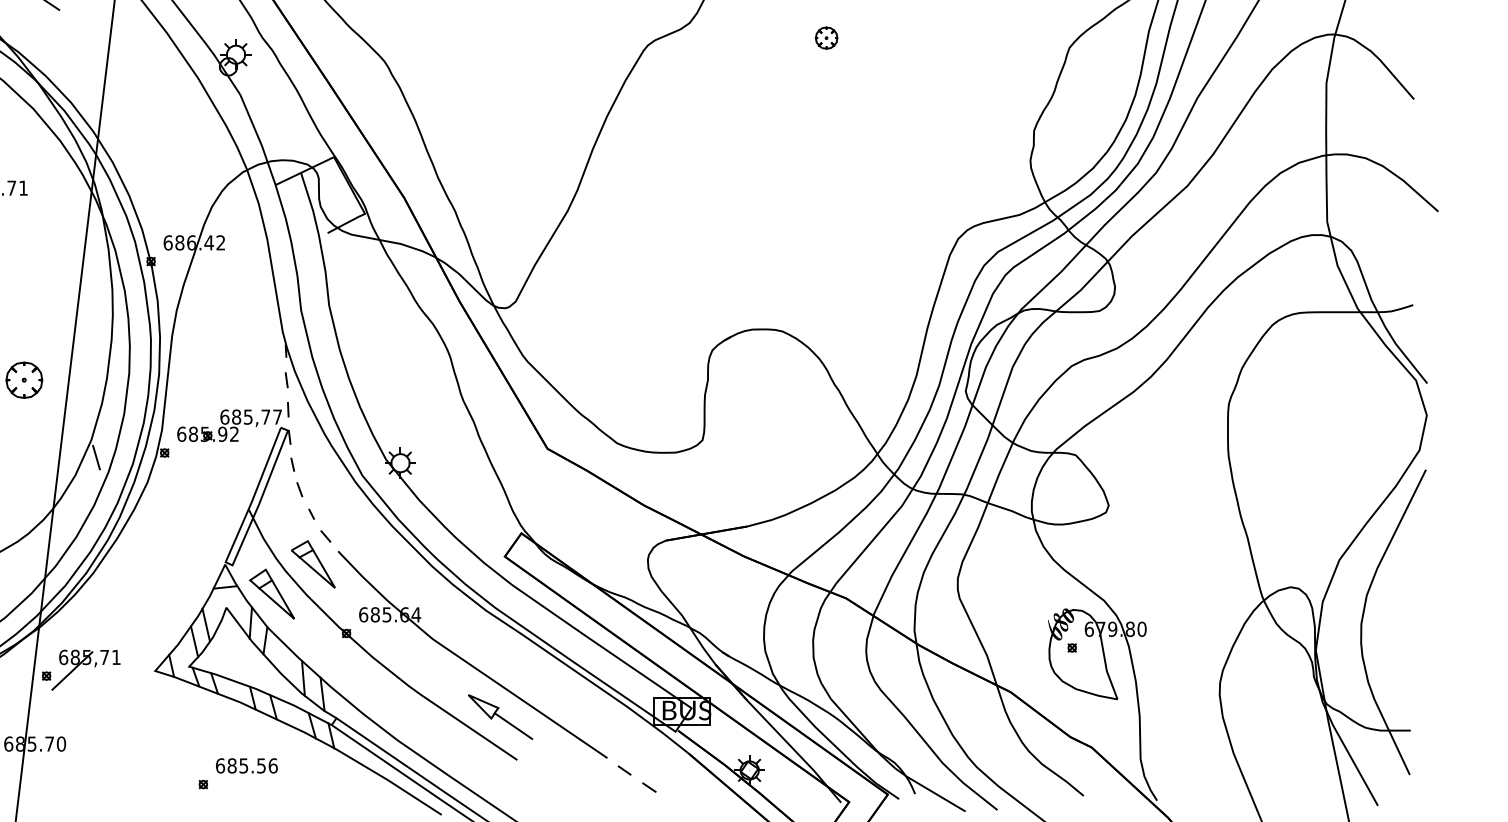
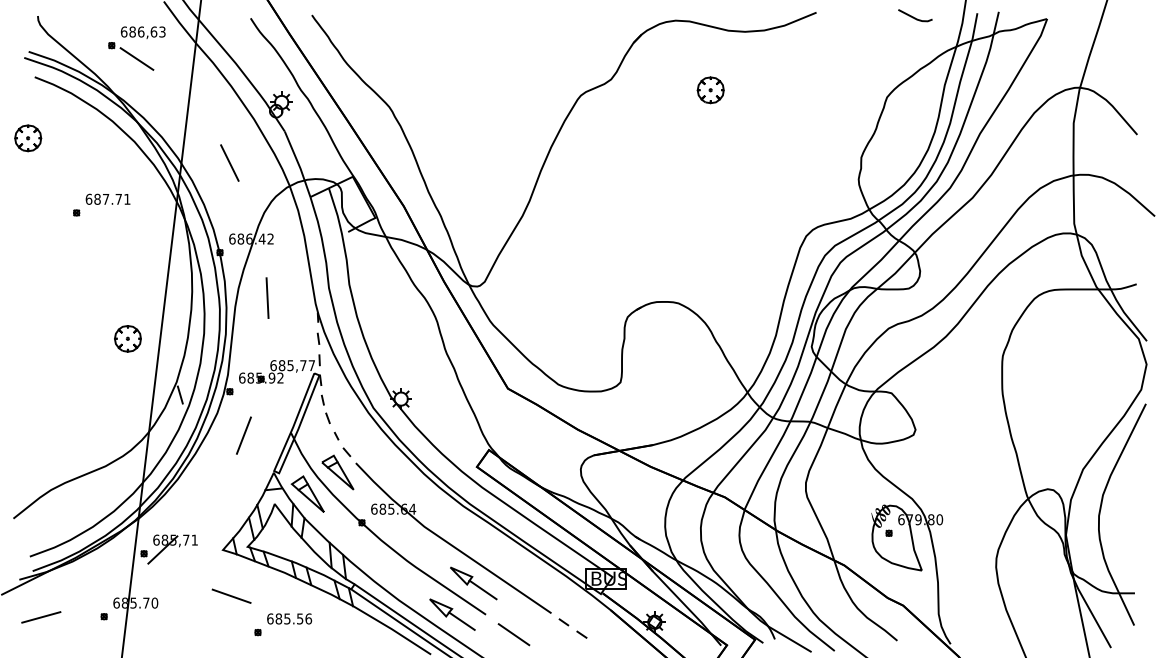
part: (826, 38) -> (710, 90), size x1.67
line: (164, 137) -> (229, 162), added
line: (216, 324) -> (267, 298), added
line: (183, 513) -> (243, 435), added
line: (166, 733) -> (231, 595), added
curve: (471, 759) -> (452, 614), added
line: (555, 787) -> (513, 634), added

